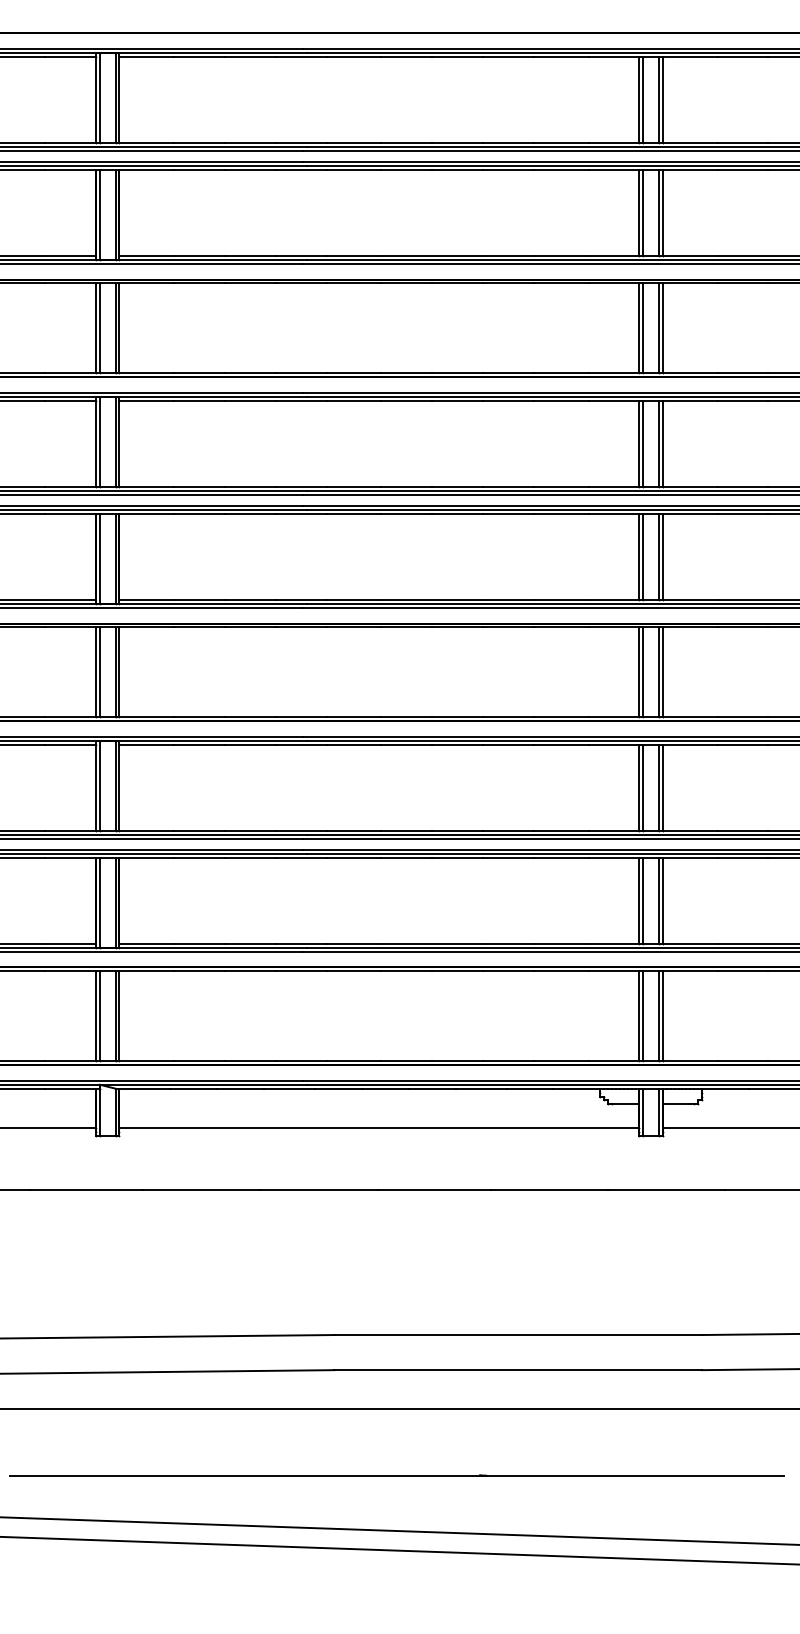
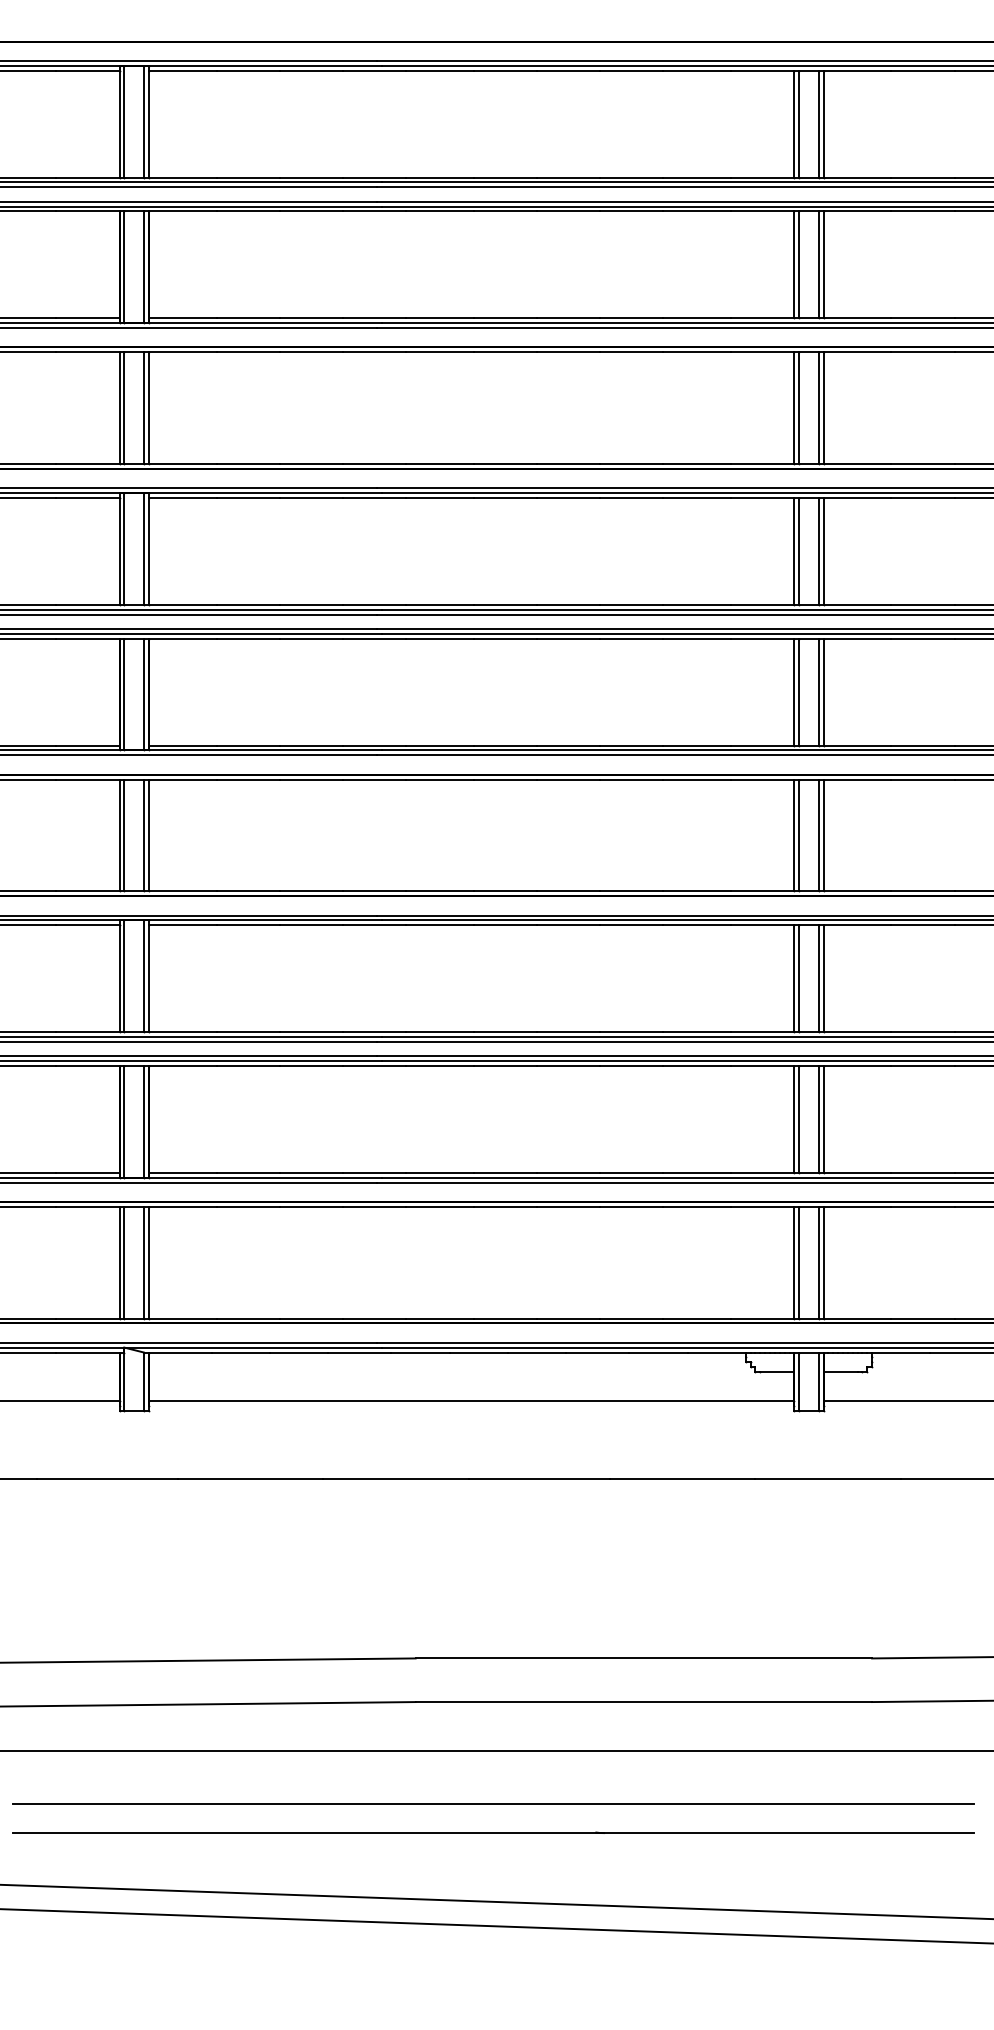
line: (396, 1452) -> (492, 1804), added

